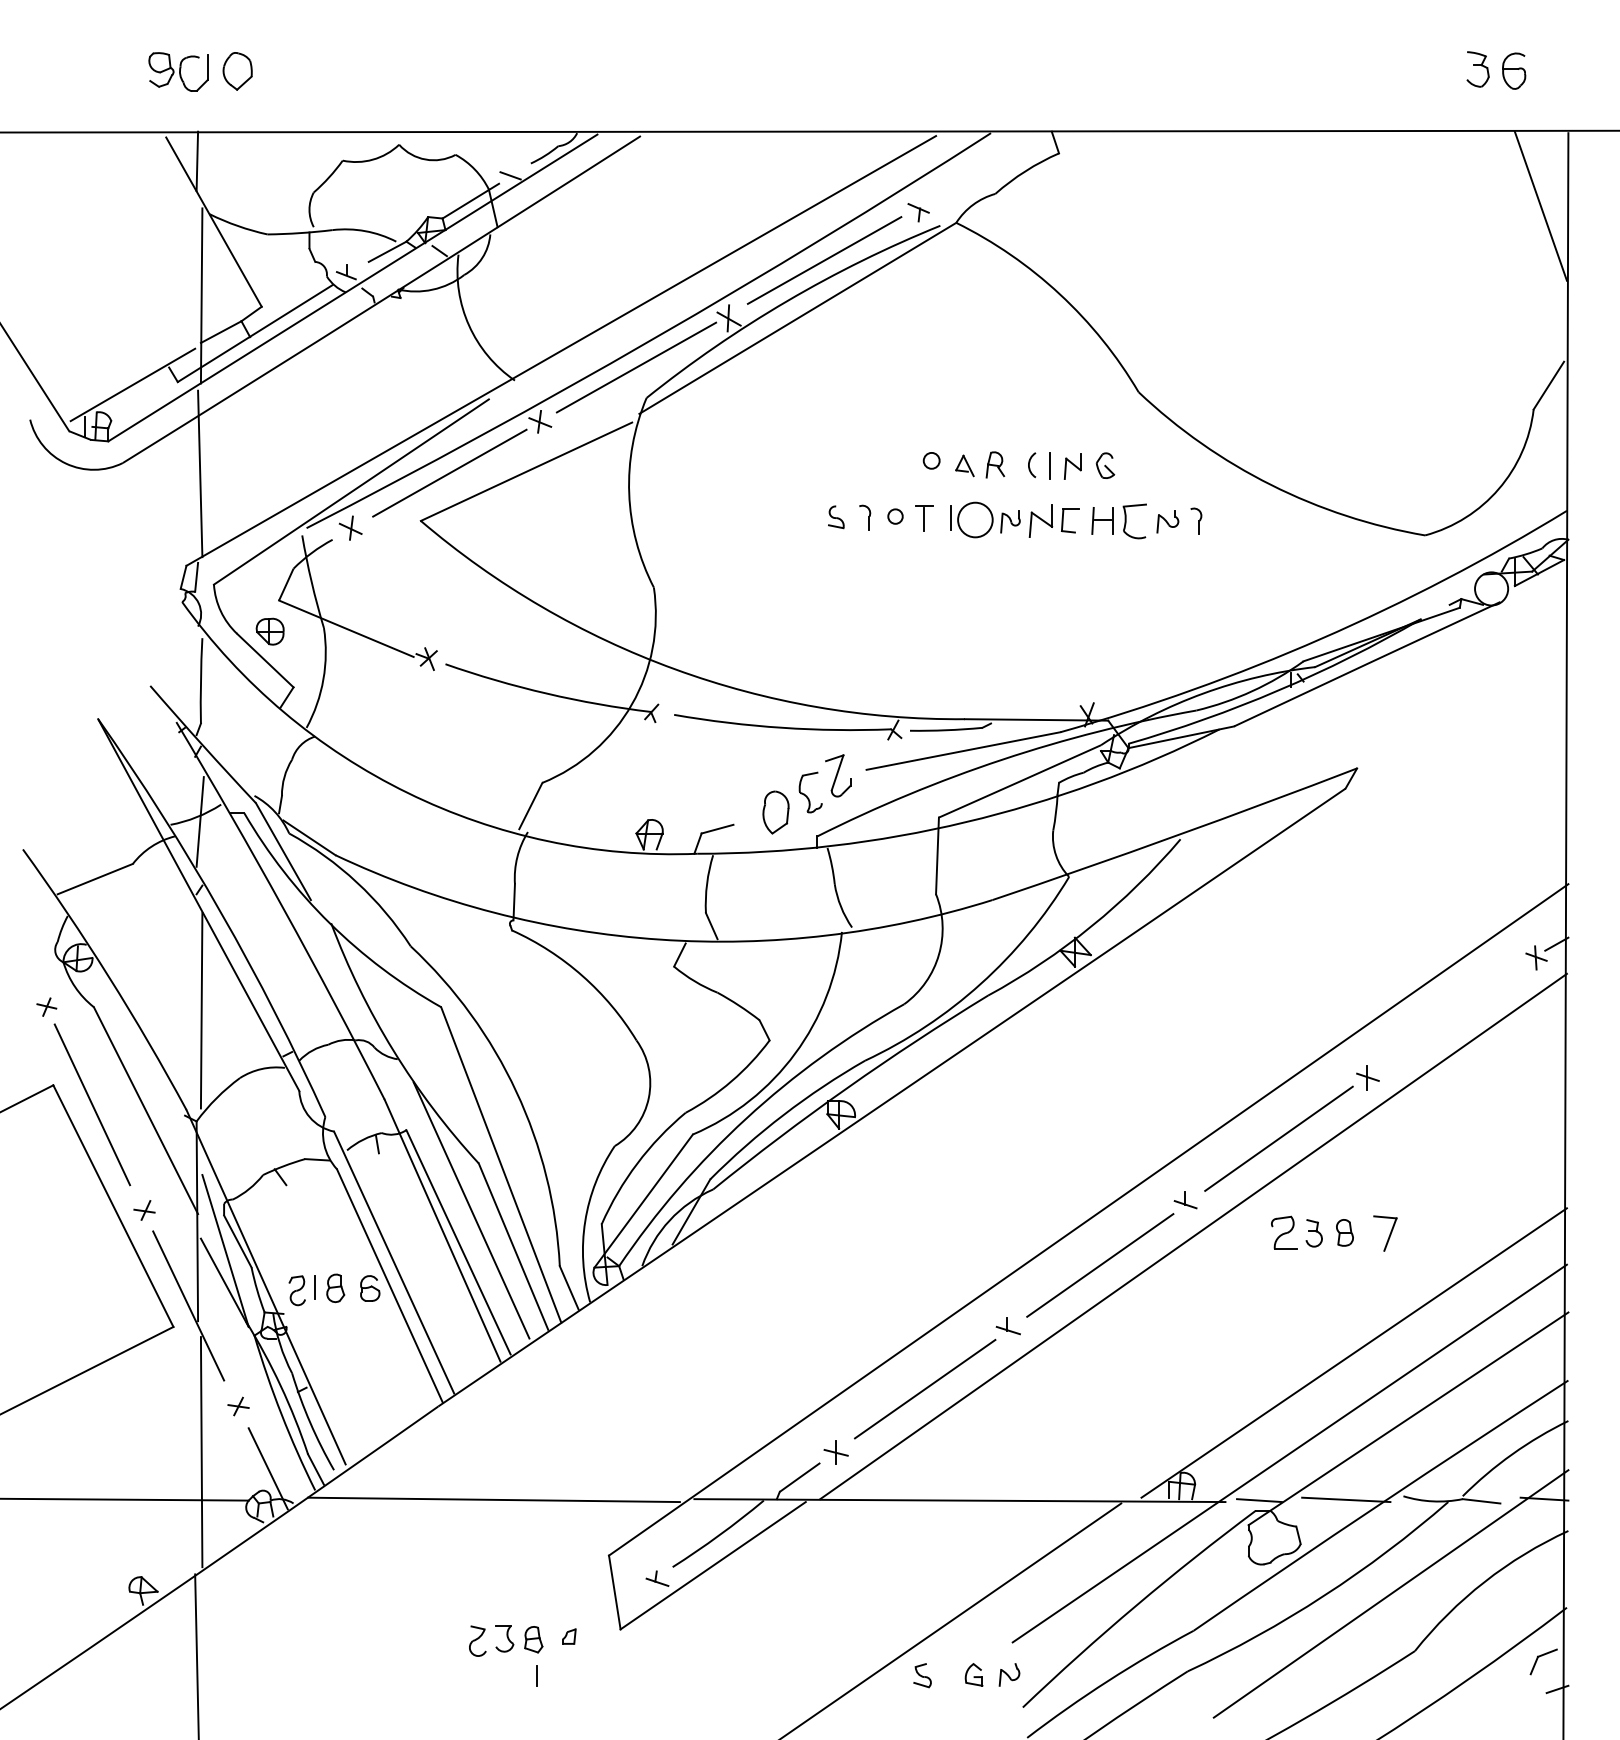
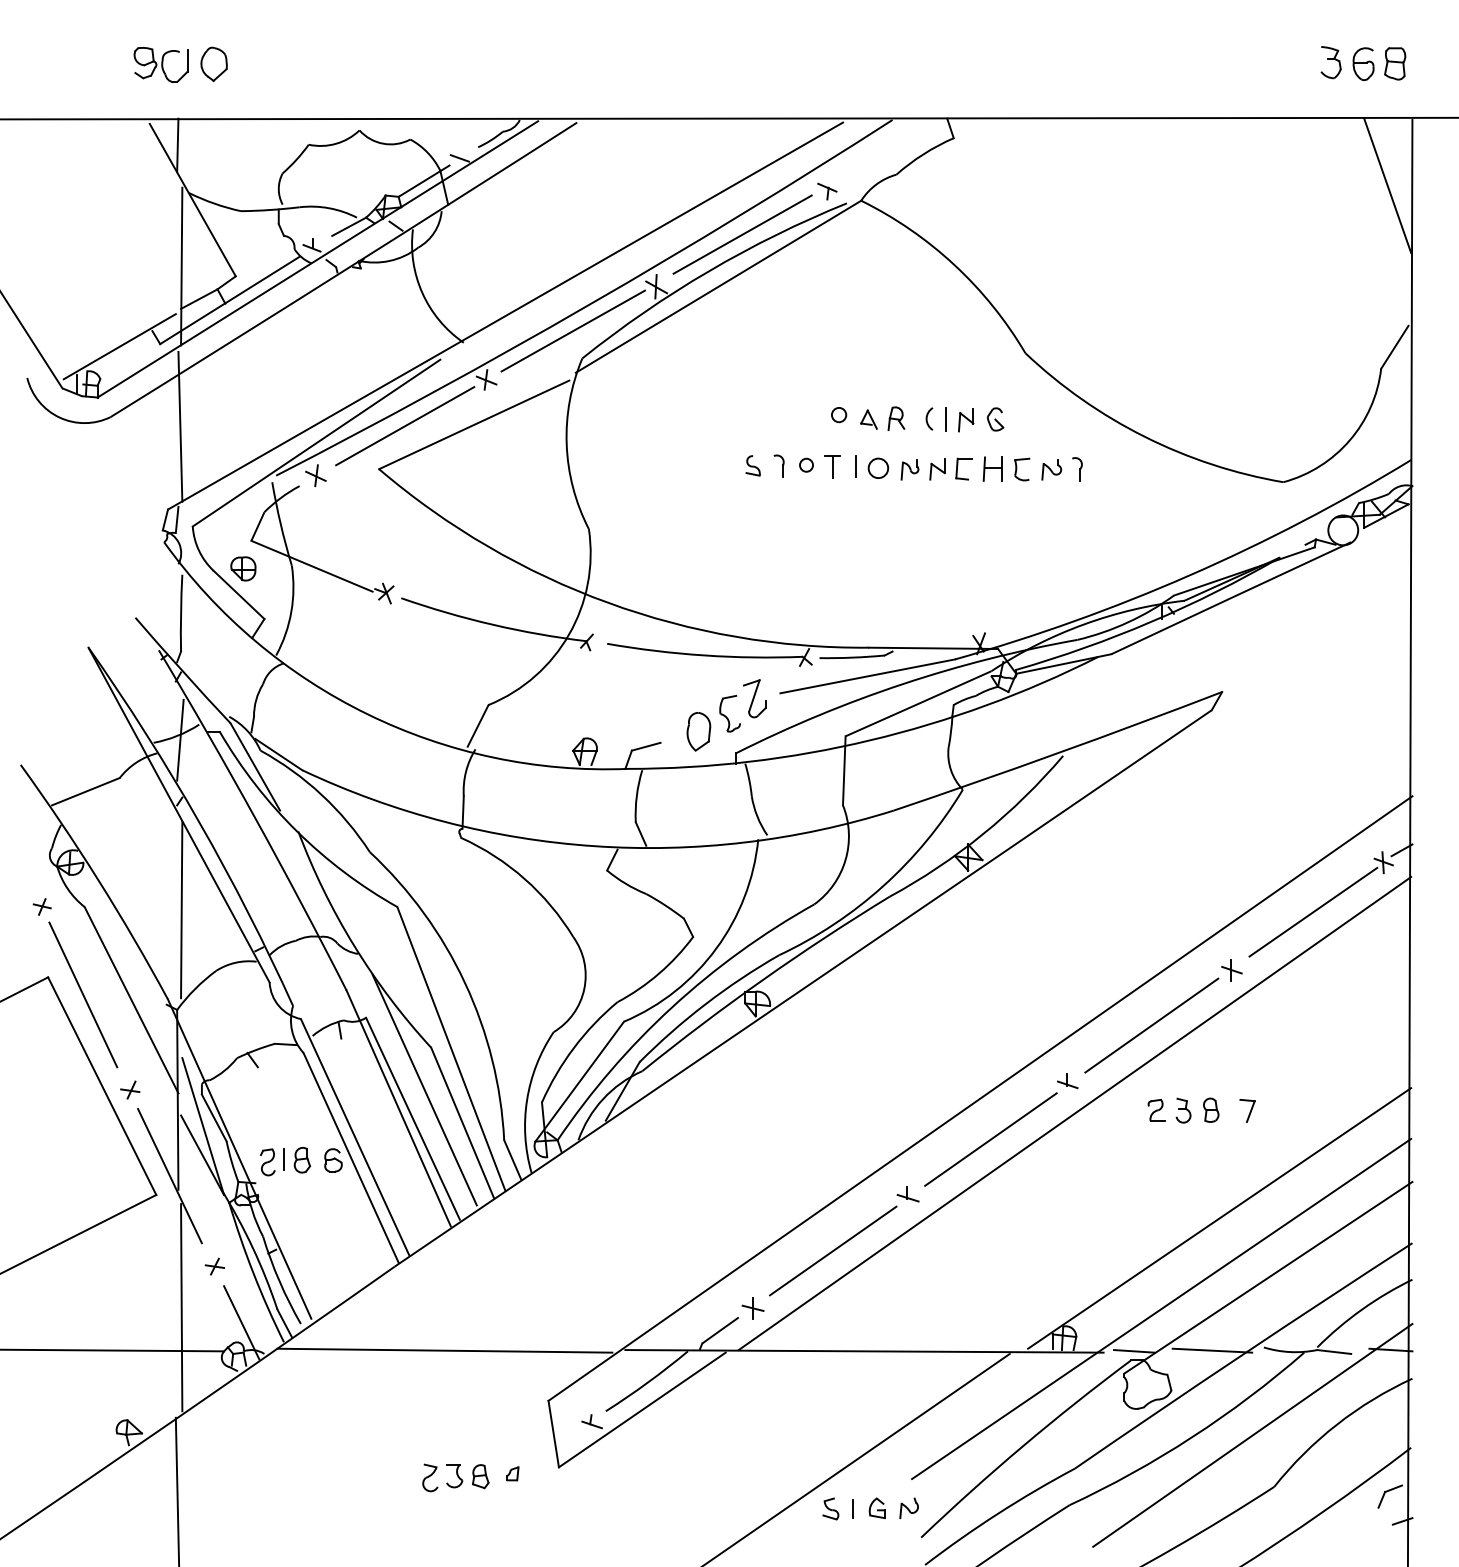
part: (1549, 70) -> (1395, 63), added
circle: (975, 520) -> (878, 468), size x0.62
part: (1040, 521) -> (937, 469), size x0.71
part: (1135, 521) -> (1022, 469), size x0.71
line: (1458, 1012) -> (1313, 911), added
part: (1284, 1232) -> (1156, 1109), size x0.71
part: (1385, 1233) -> (1247, 1110), size x0.71
line: (535, 1675) -> (852, 1508), moved

